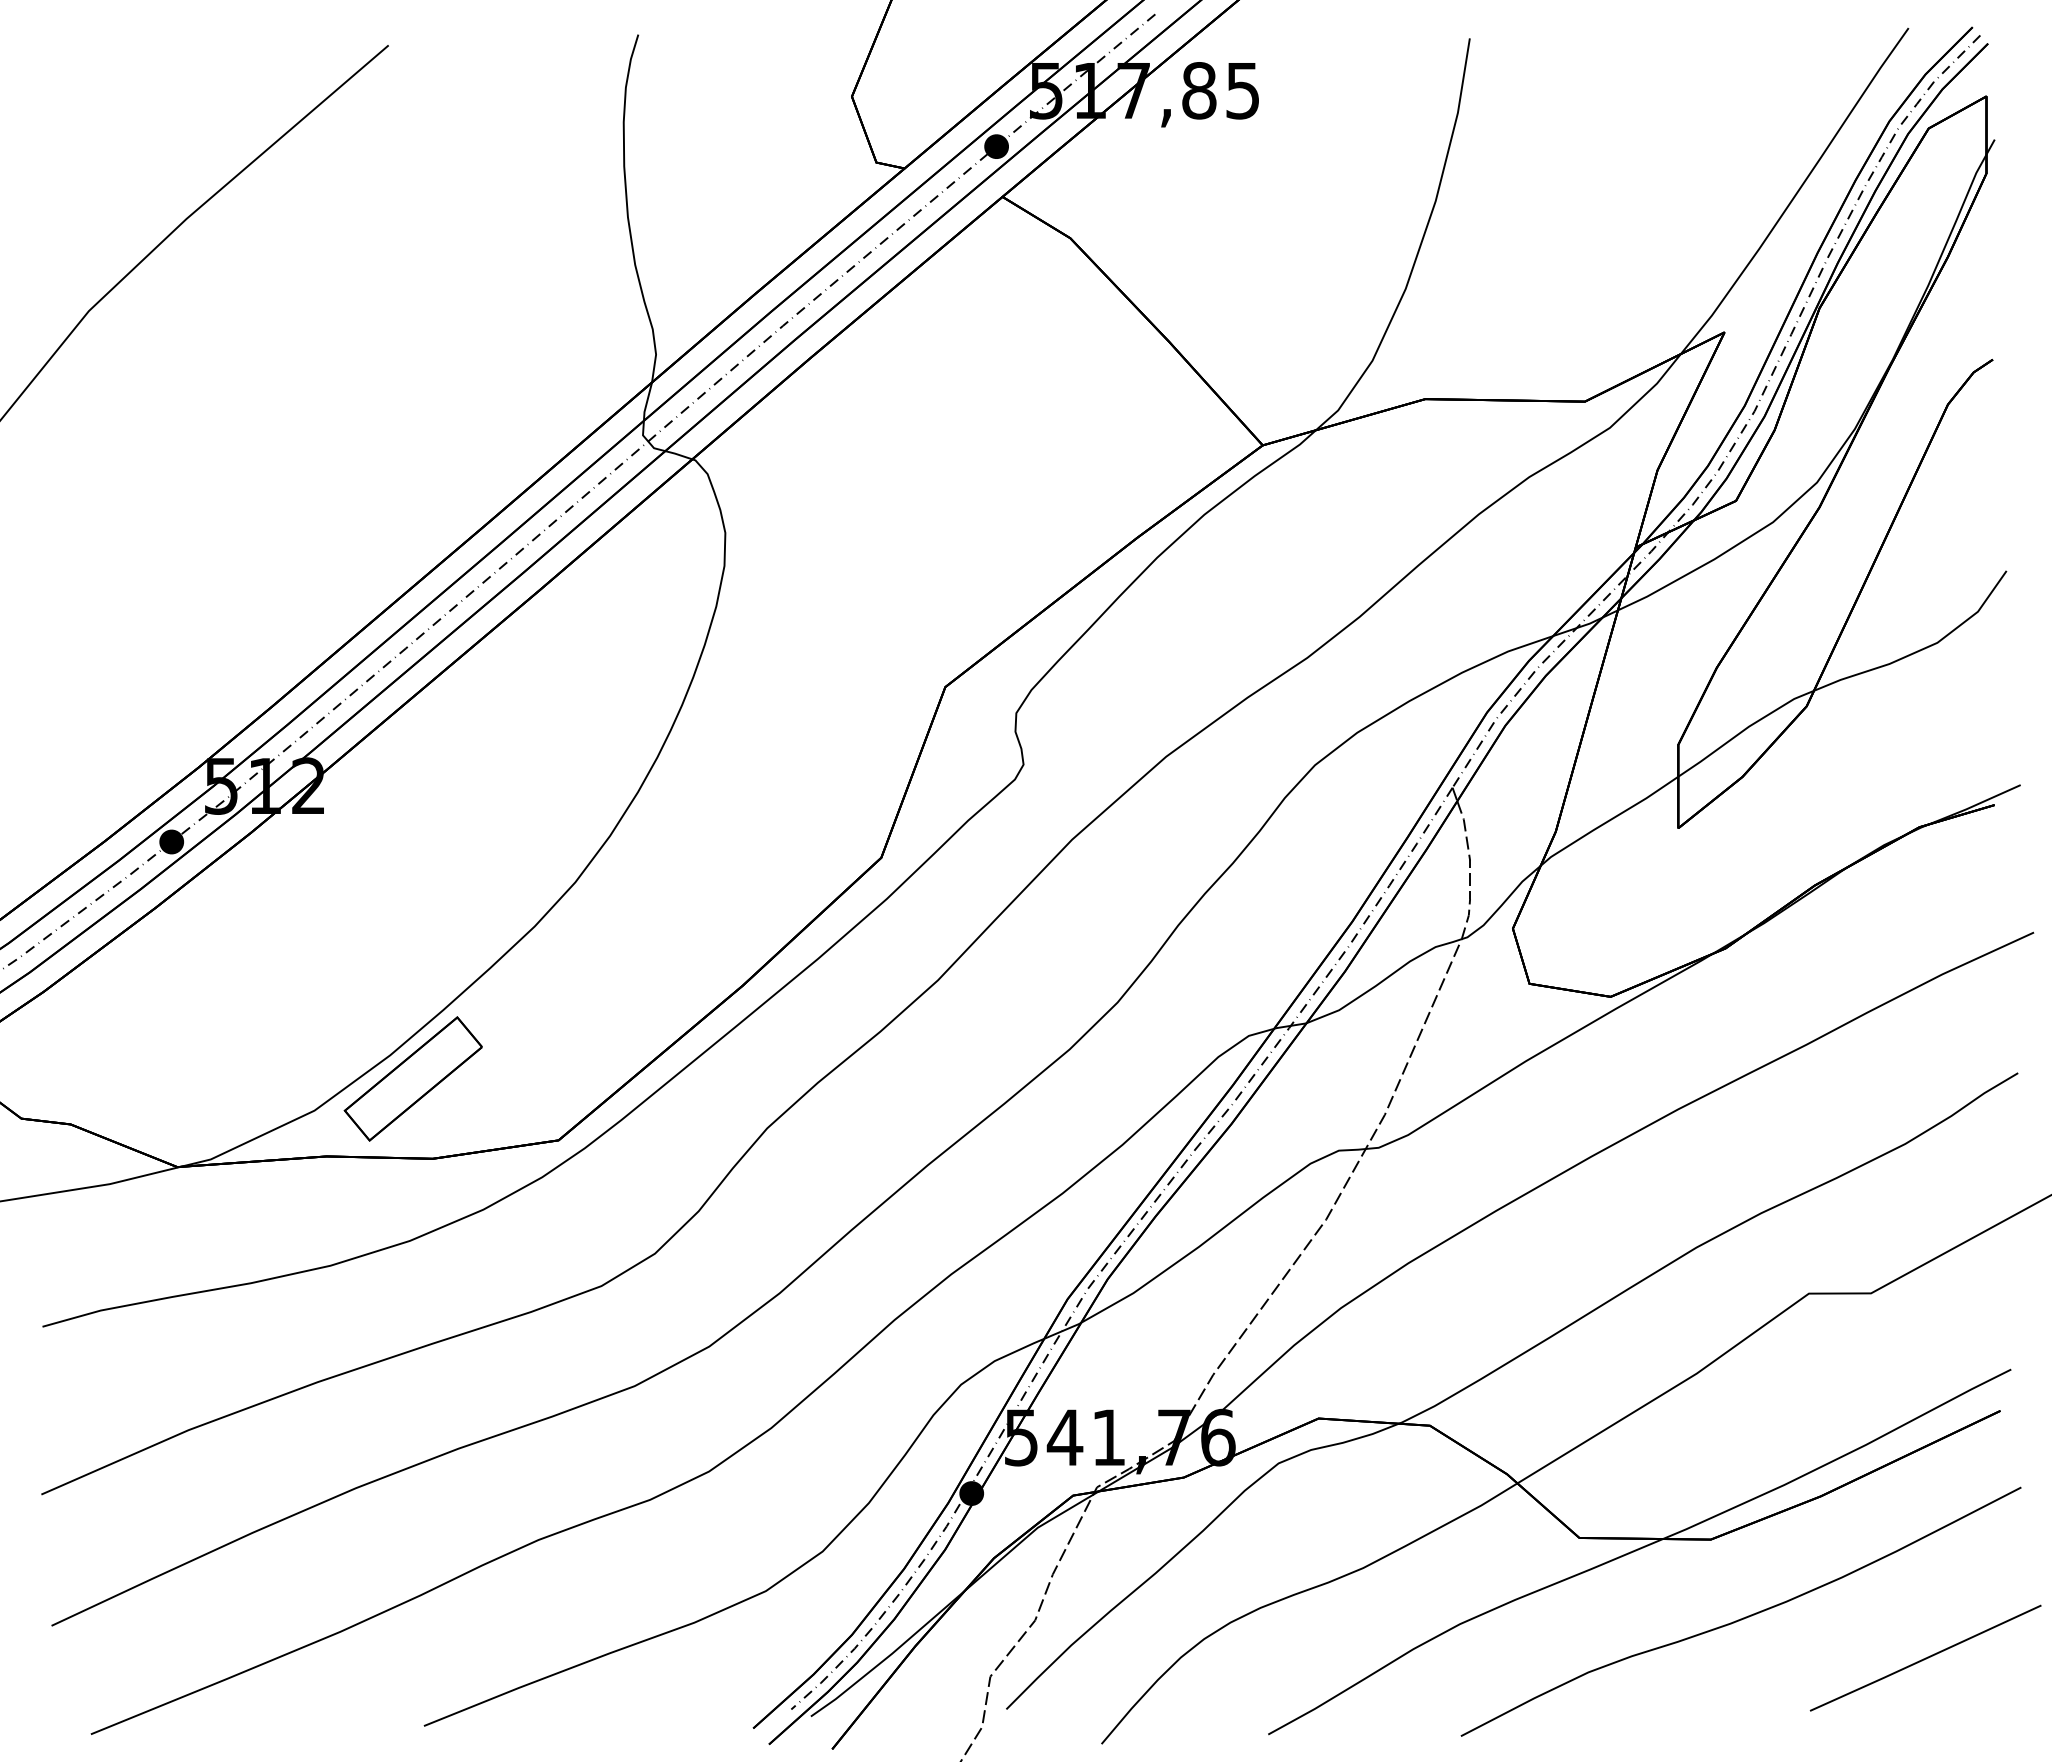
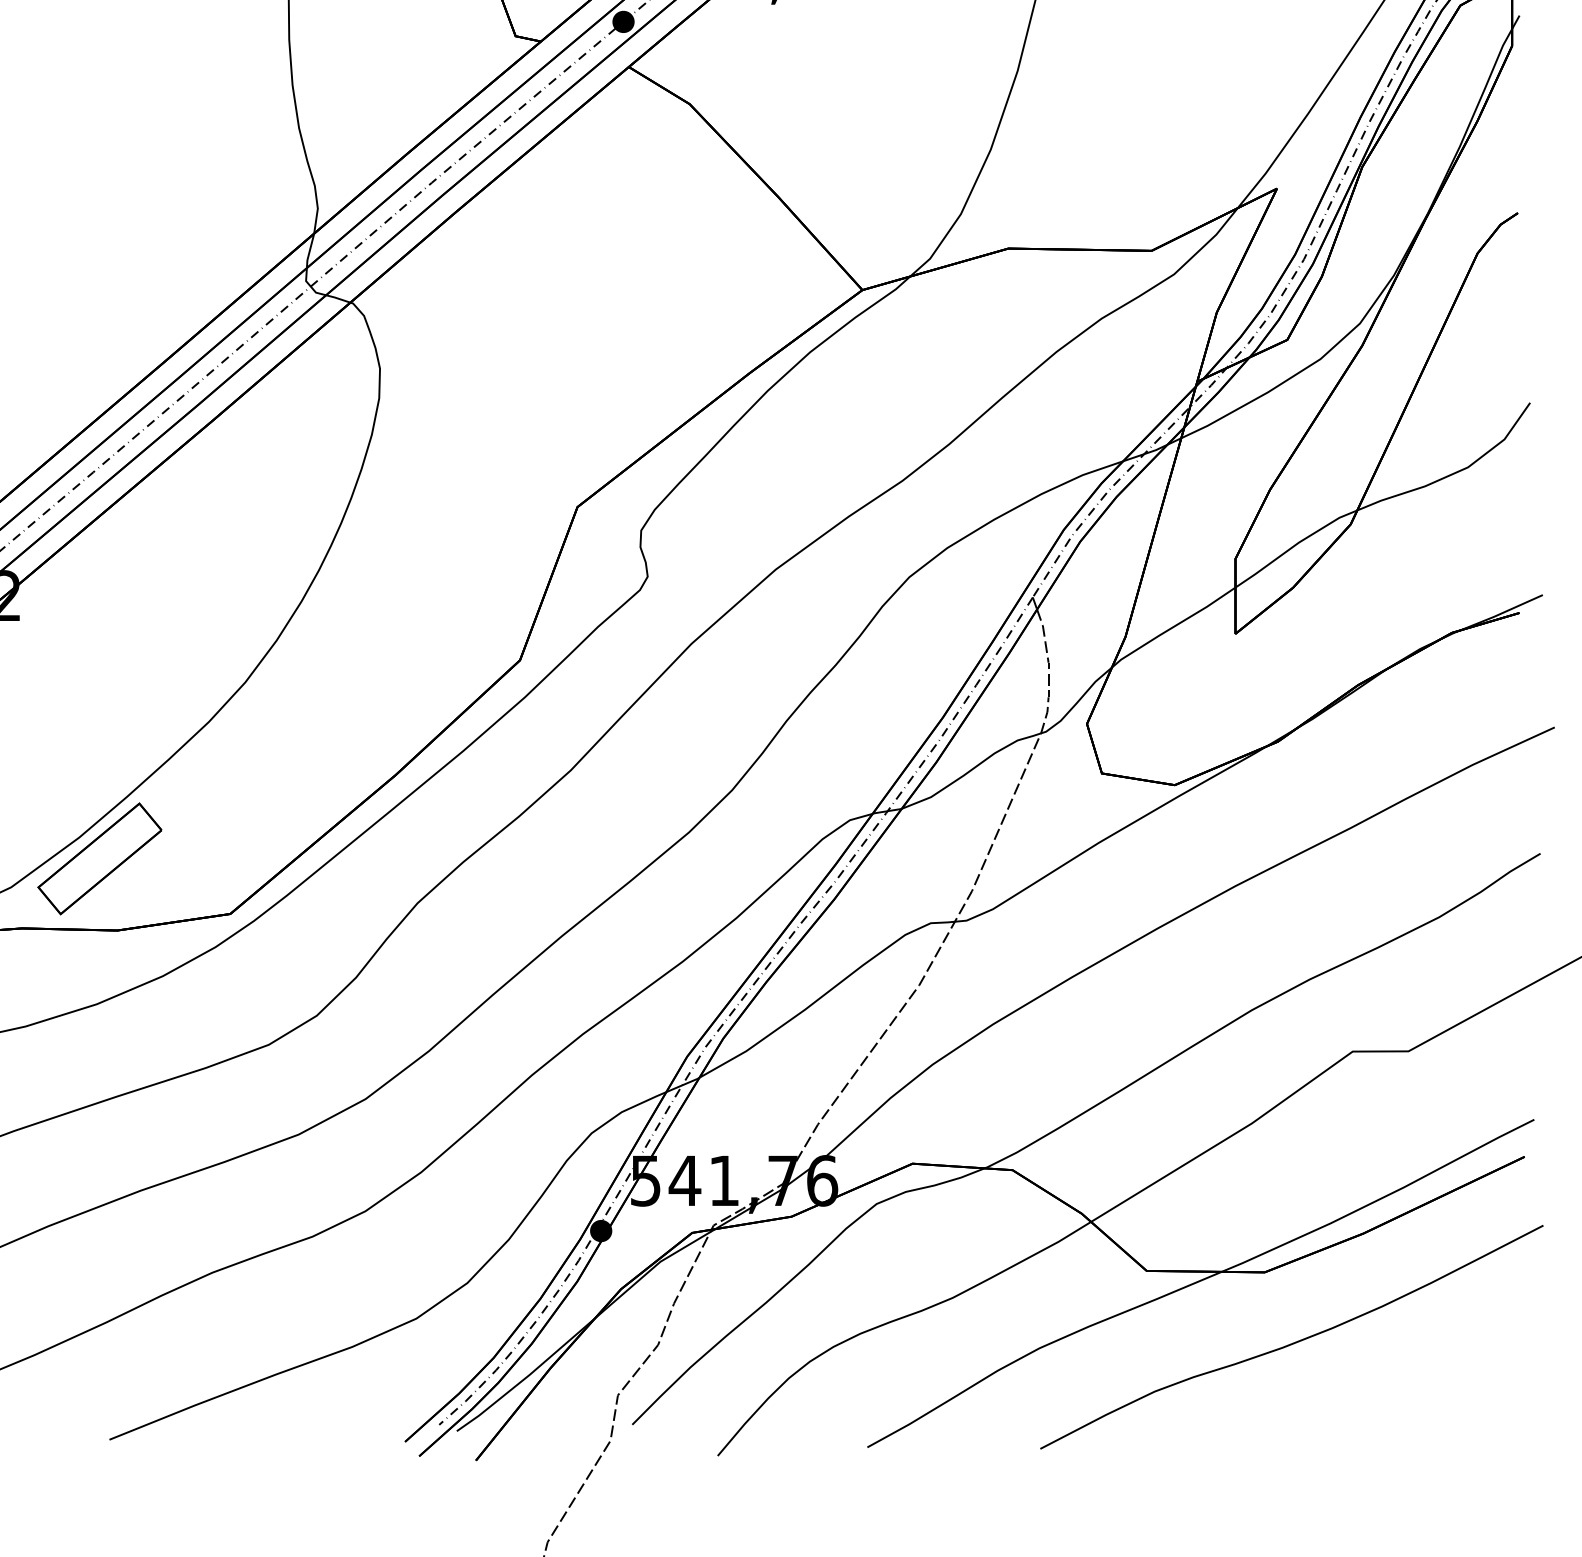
line: (1925, 1657) -> (1457, 1378), removed

